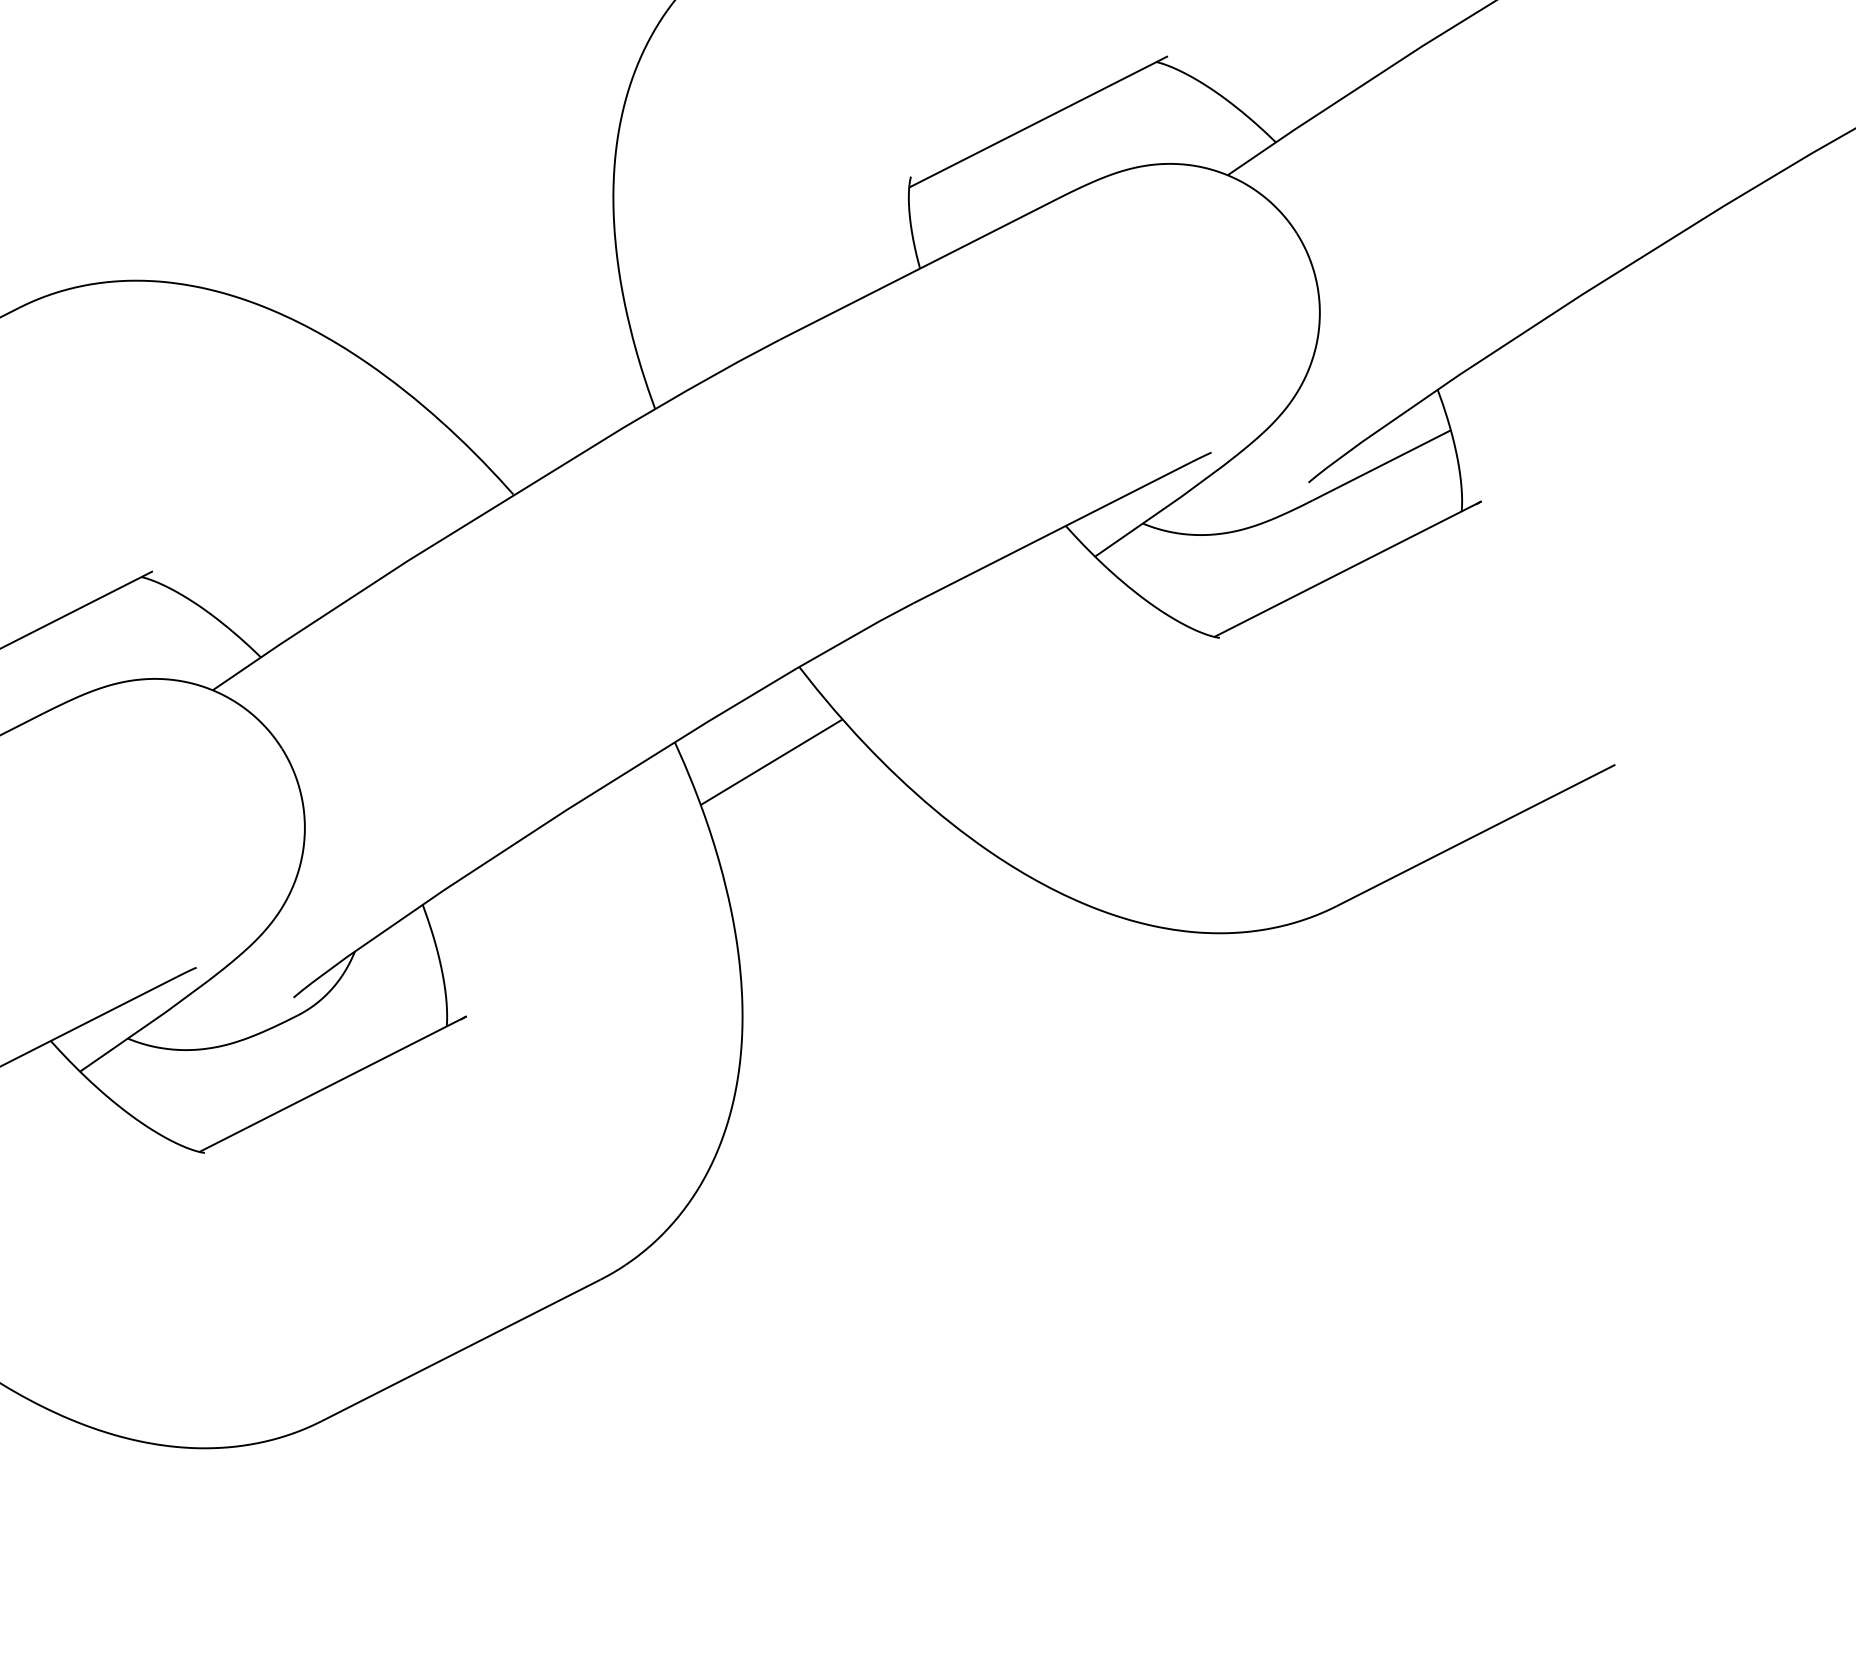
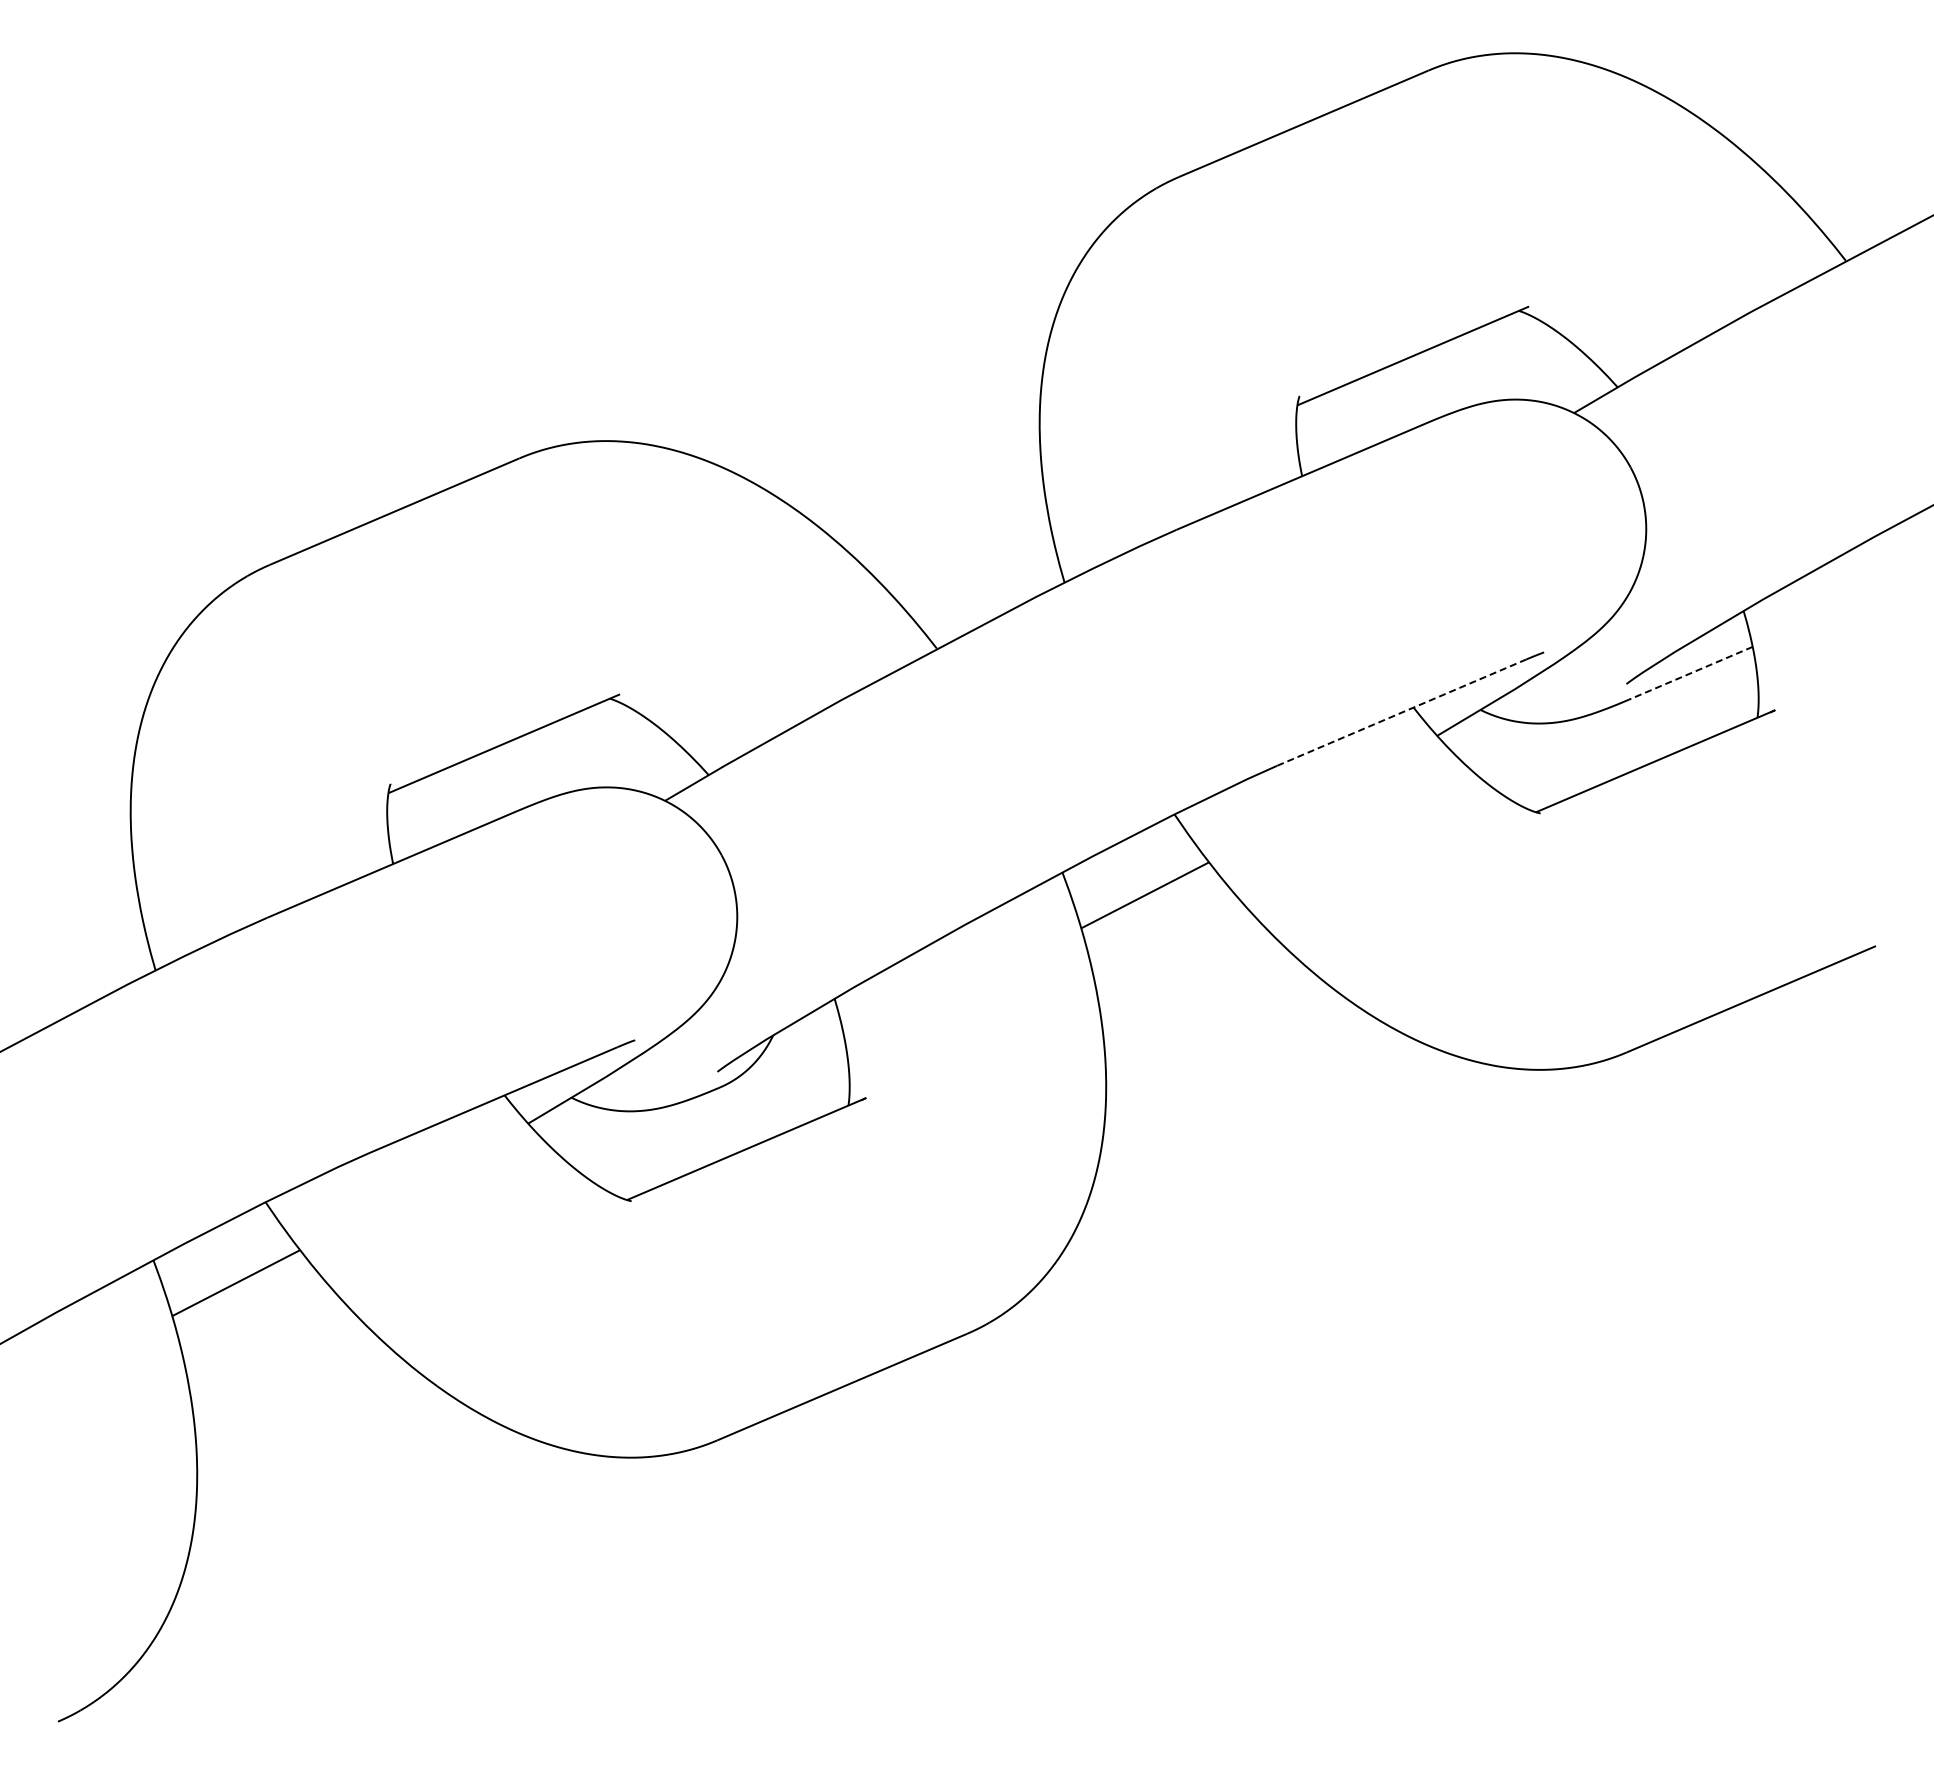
line: (1381, 465) -> (1690, 673), solid -> dashed
line: (1052, 532) -> (1401, 712), solid -> dashed

